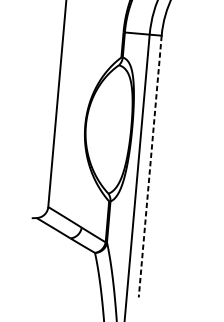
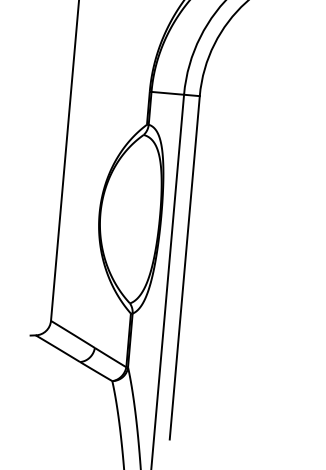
line: (150, 167) -> (184, 268), dashed -> solid

